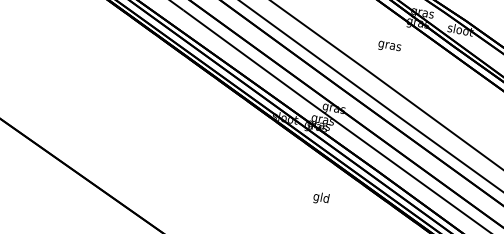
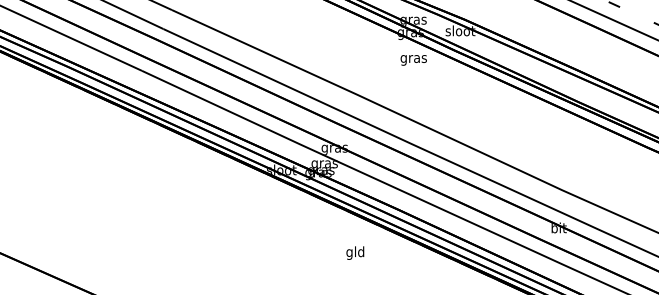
text: (389, 47) -> (413, 60), moved
text: (321, 197) -> (355, 252), moved

